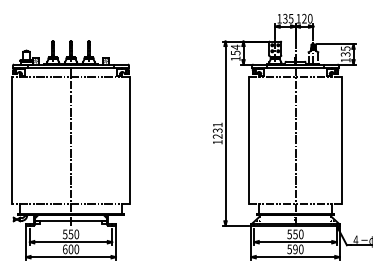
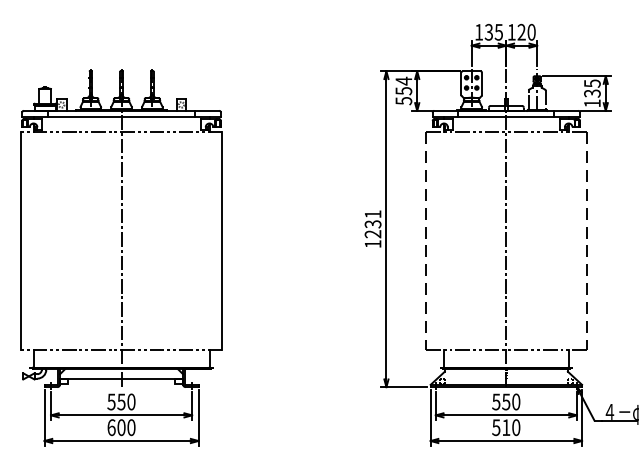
text: (235, 58) -> (403, 100), 154 -> 554
line: (248, 140) -> (425, 241), solid -> dashed
line: (342, 140) -> (586, 241), solid -> dashed
text: (295, 249) -> (506, 427), 590 -> 510

